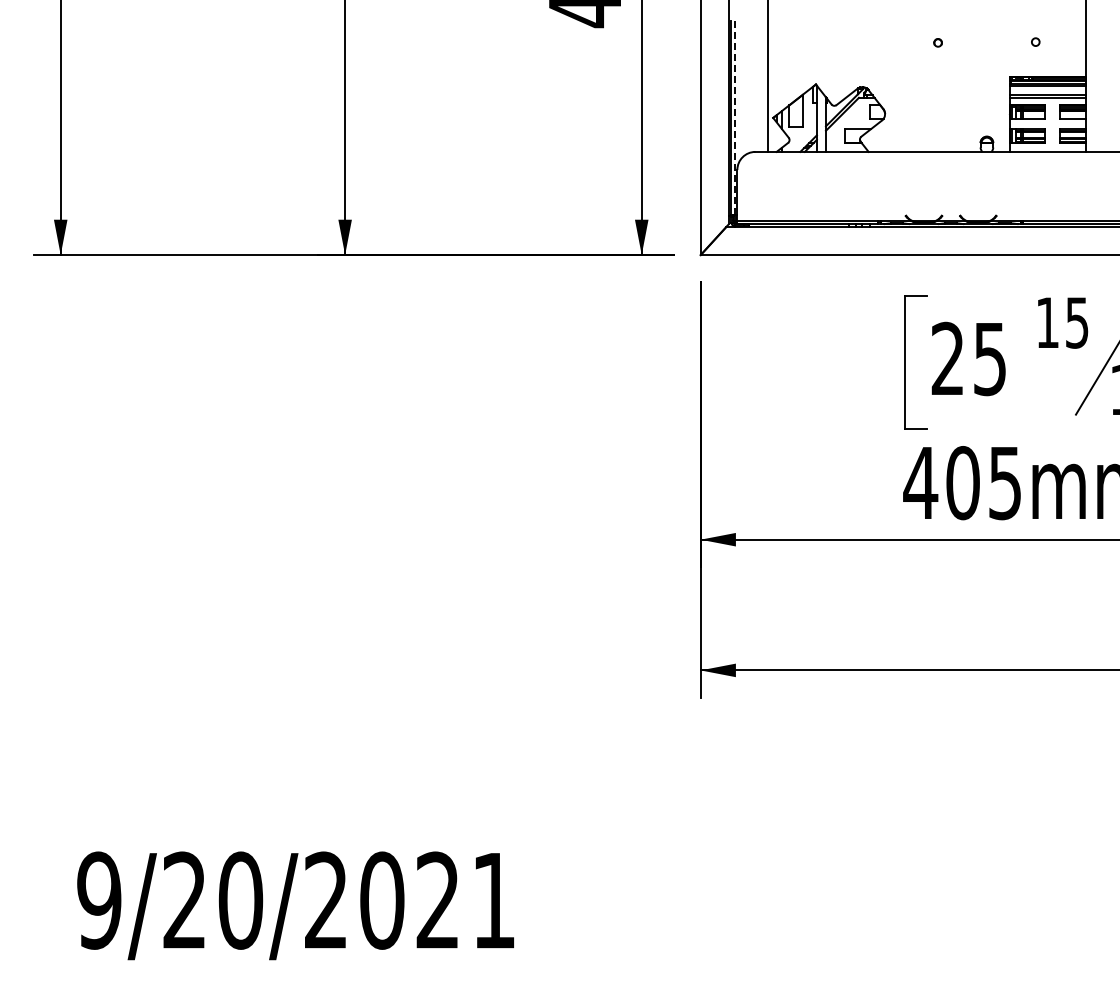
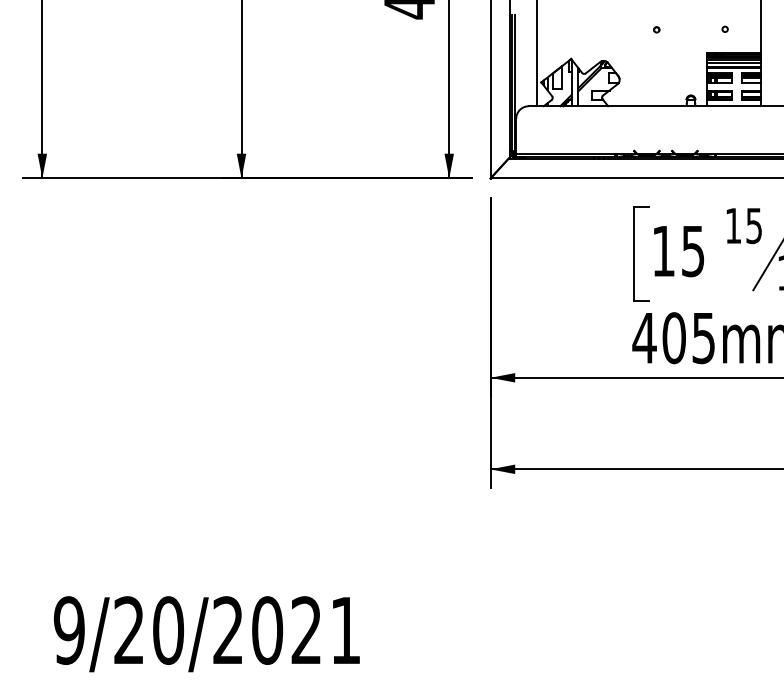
line: (1047, 90) -> (733, 63), added
line: (735, 117) -> (514, 82), dashed -> solid
text: (947, 357) -> (663, 250), 25 -> 15

